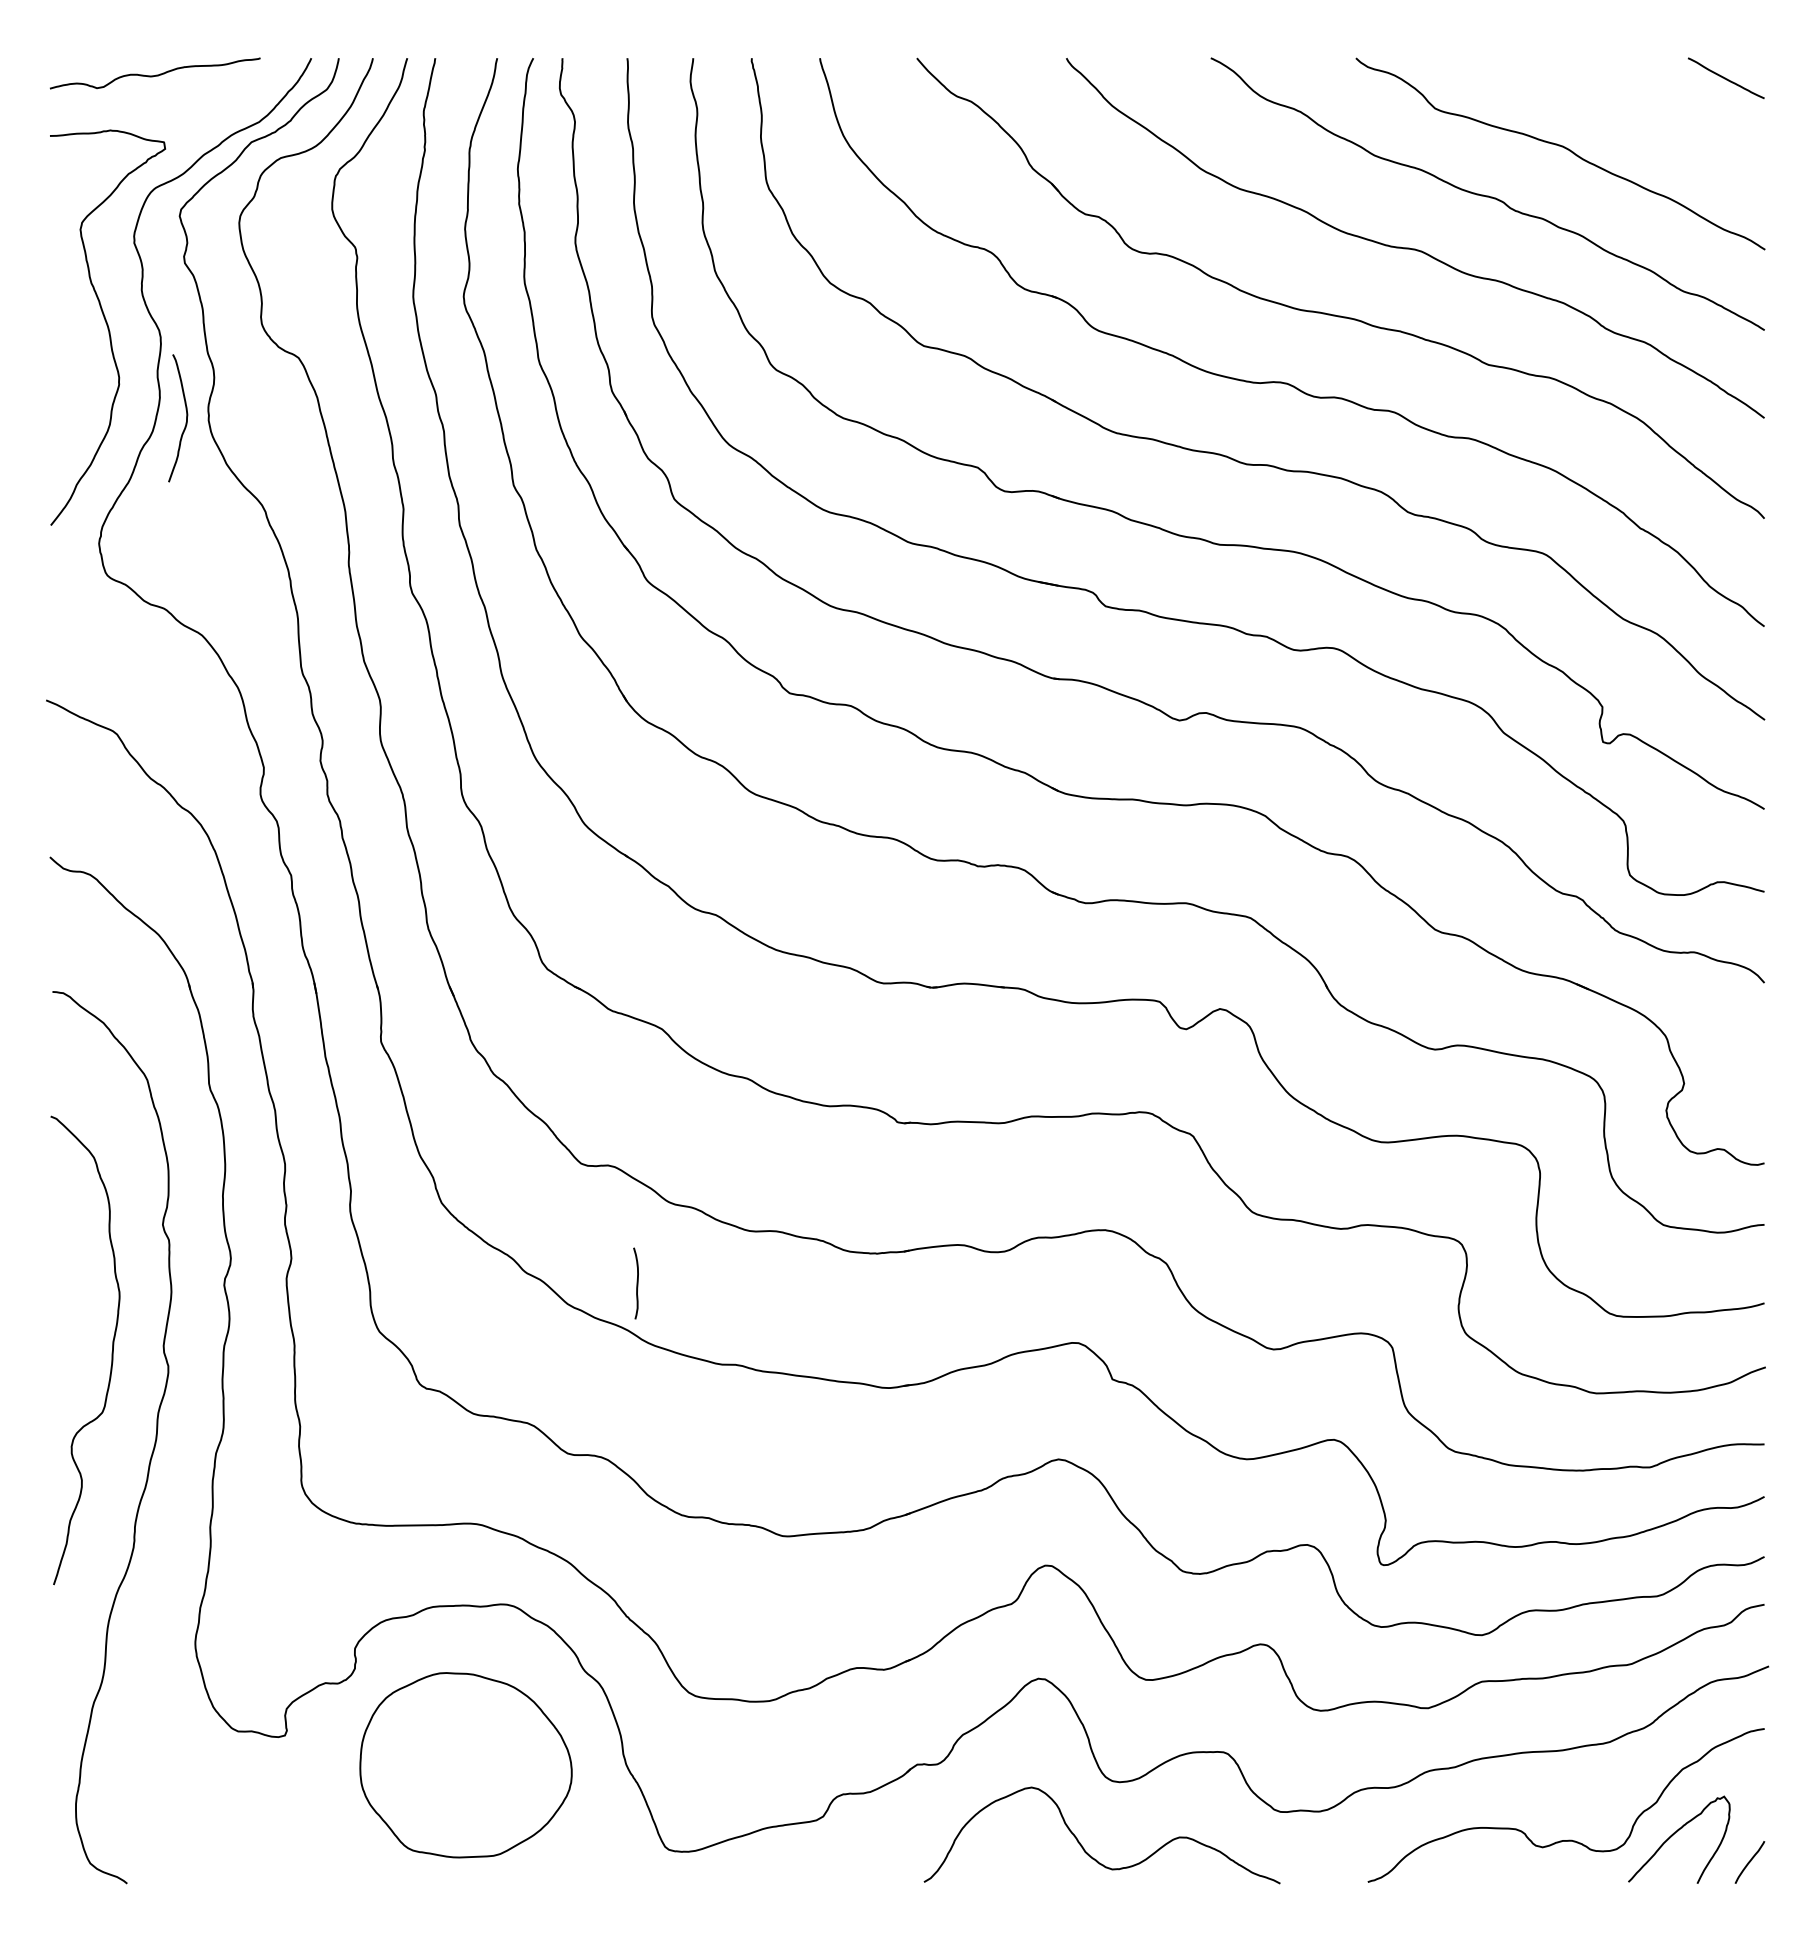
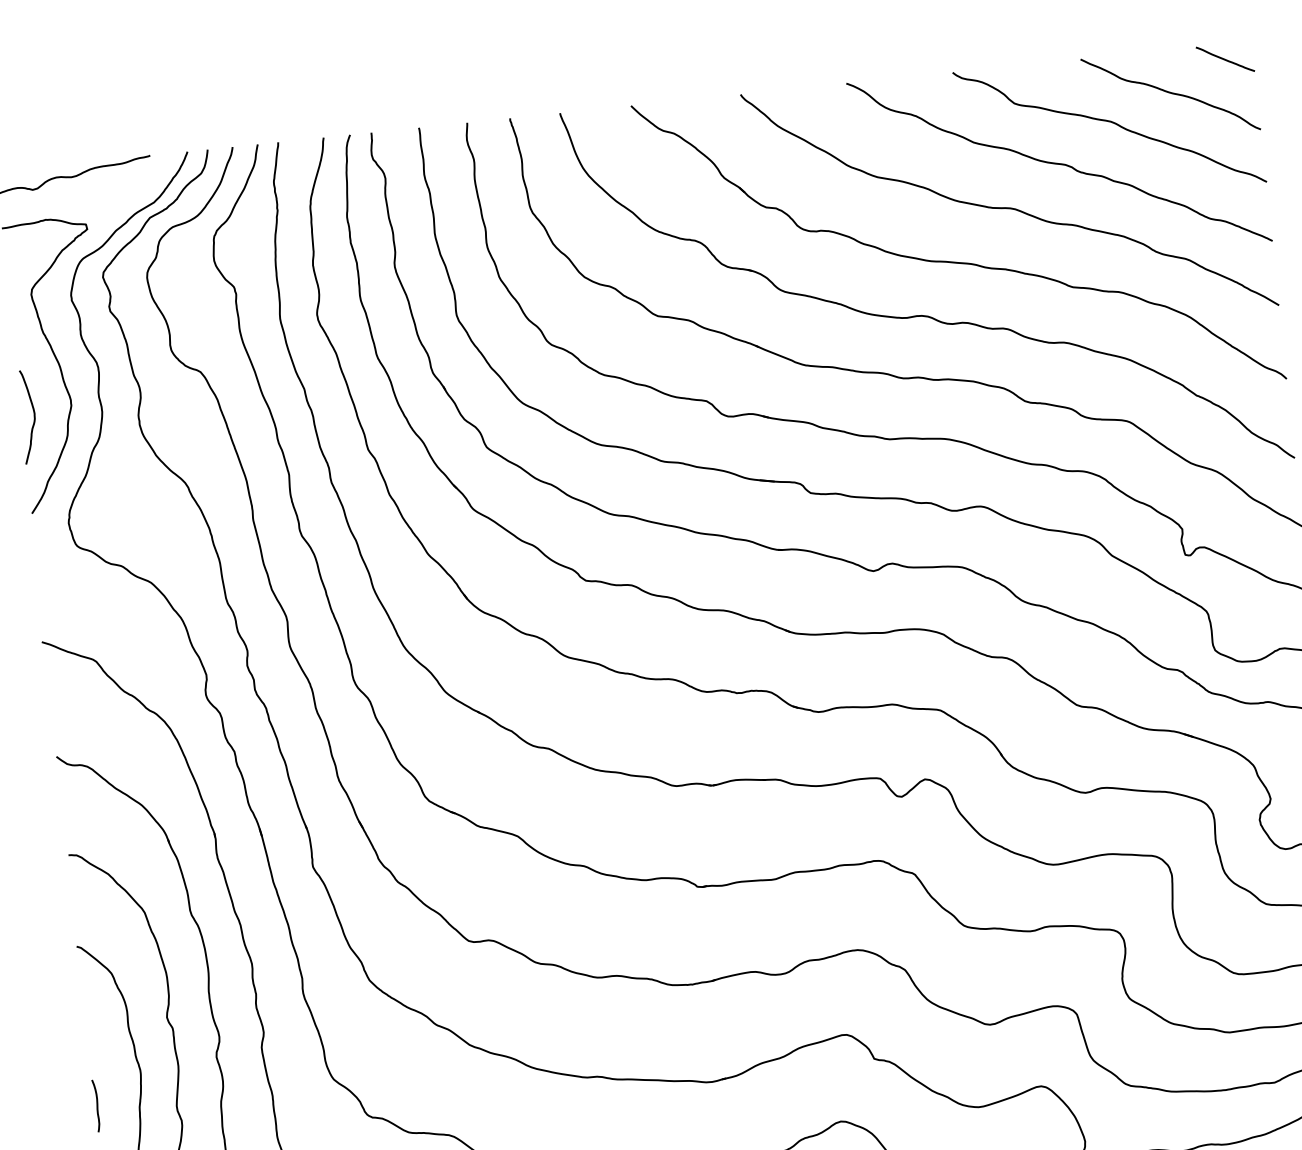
curve: (1647, 116) -> (1170, 93), added
curve: (186, 418) -> (34, 416), moved
curve: (636, 1283) -> (96, 1105), moved

